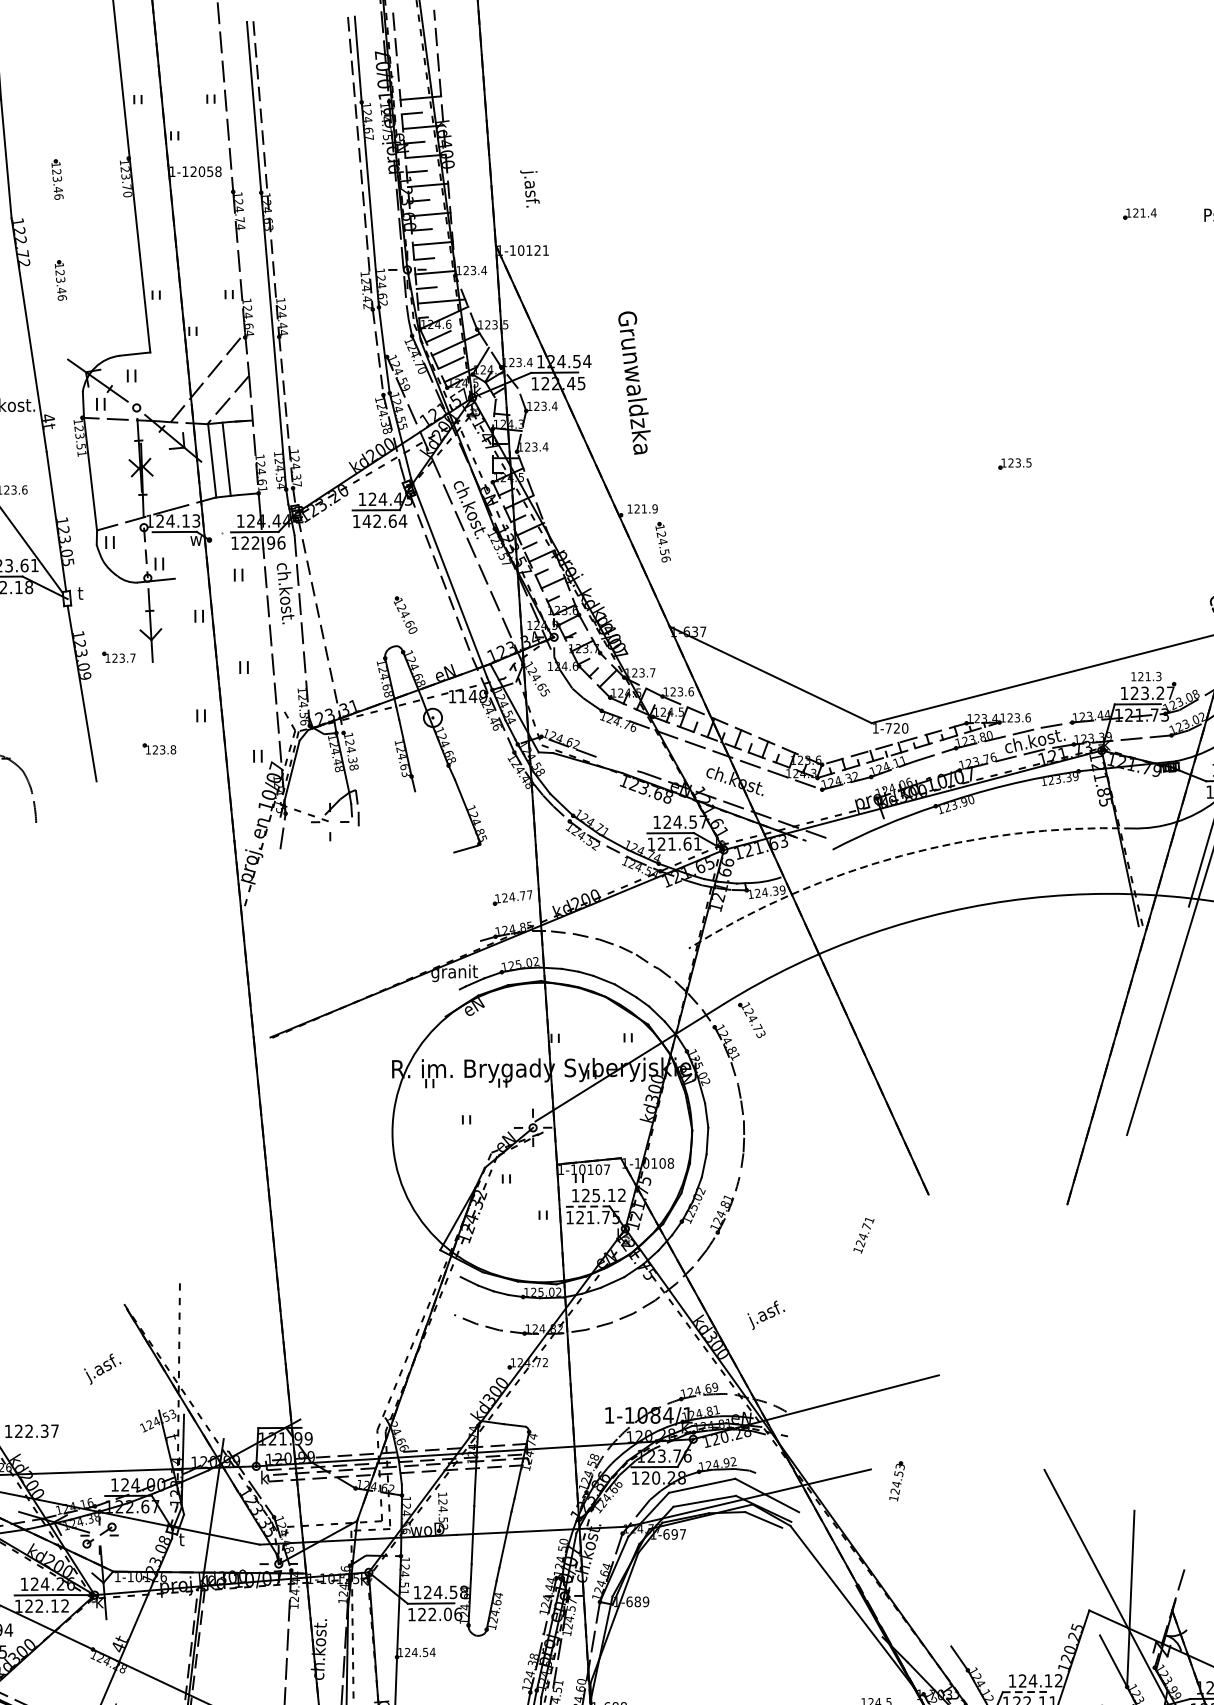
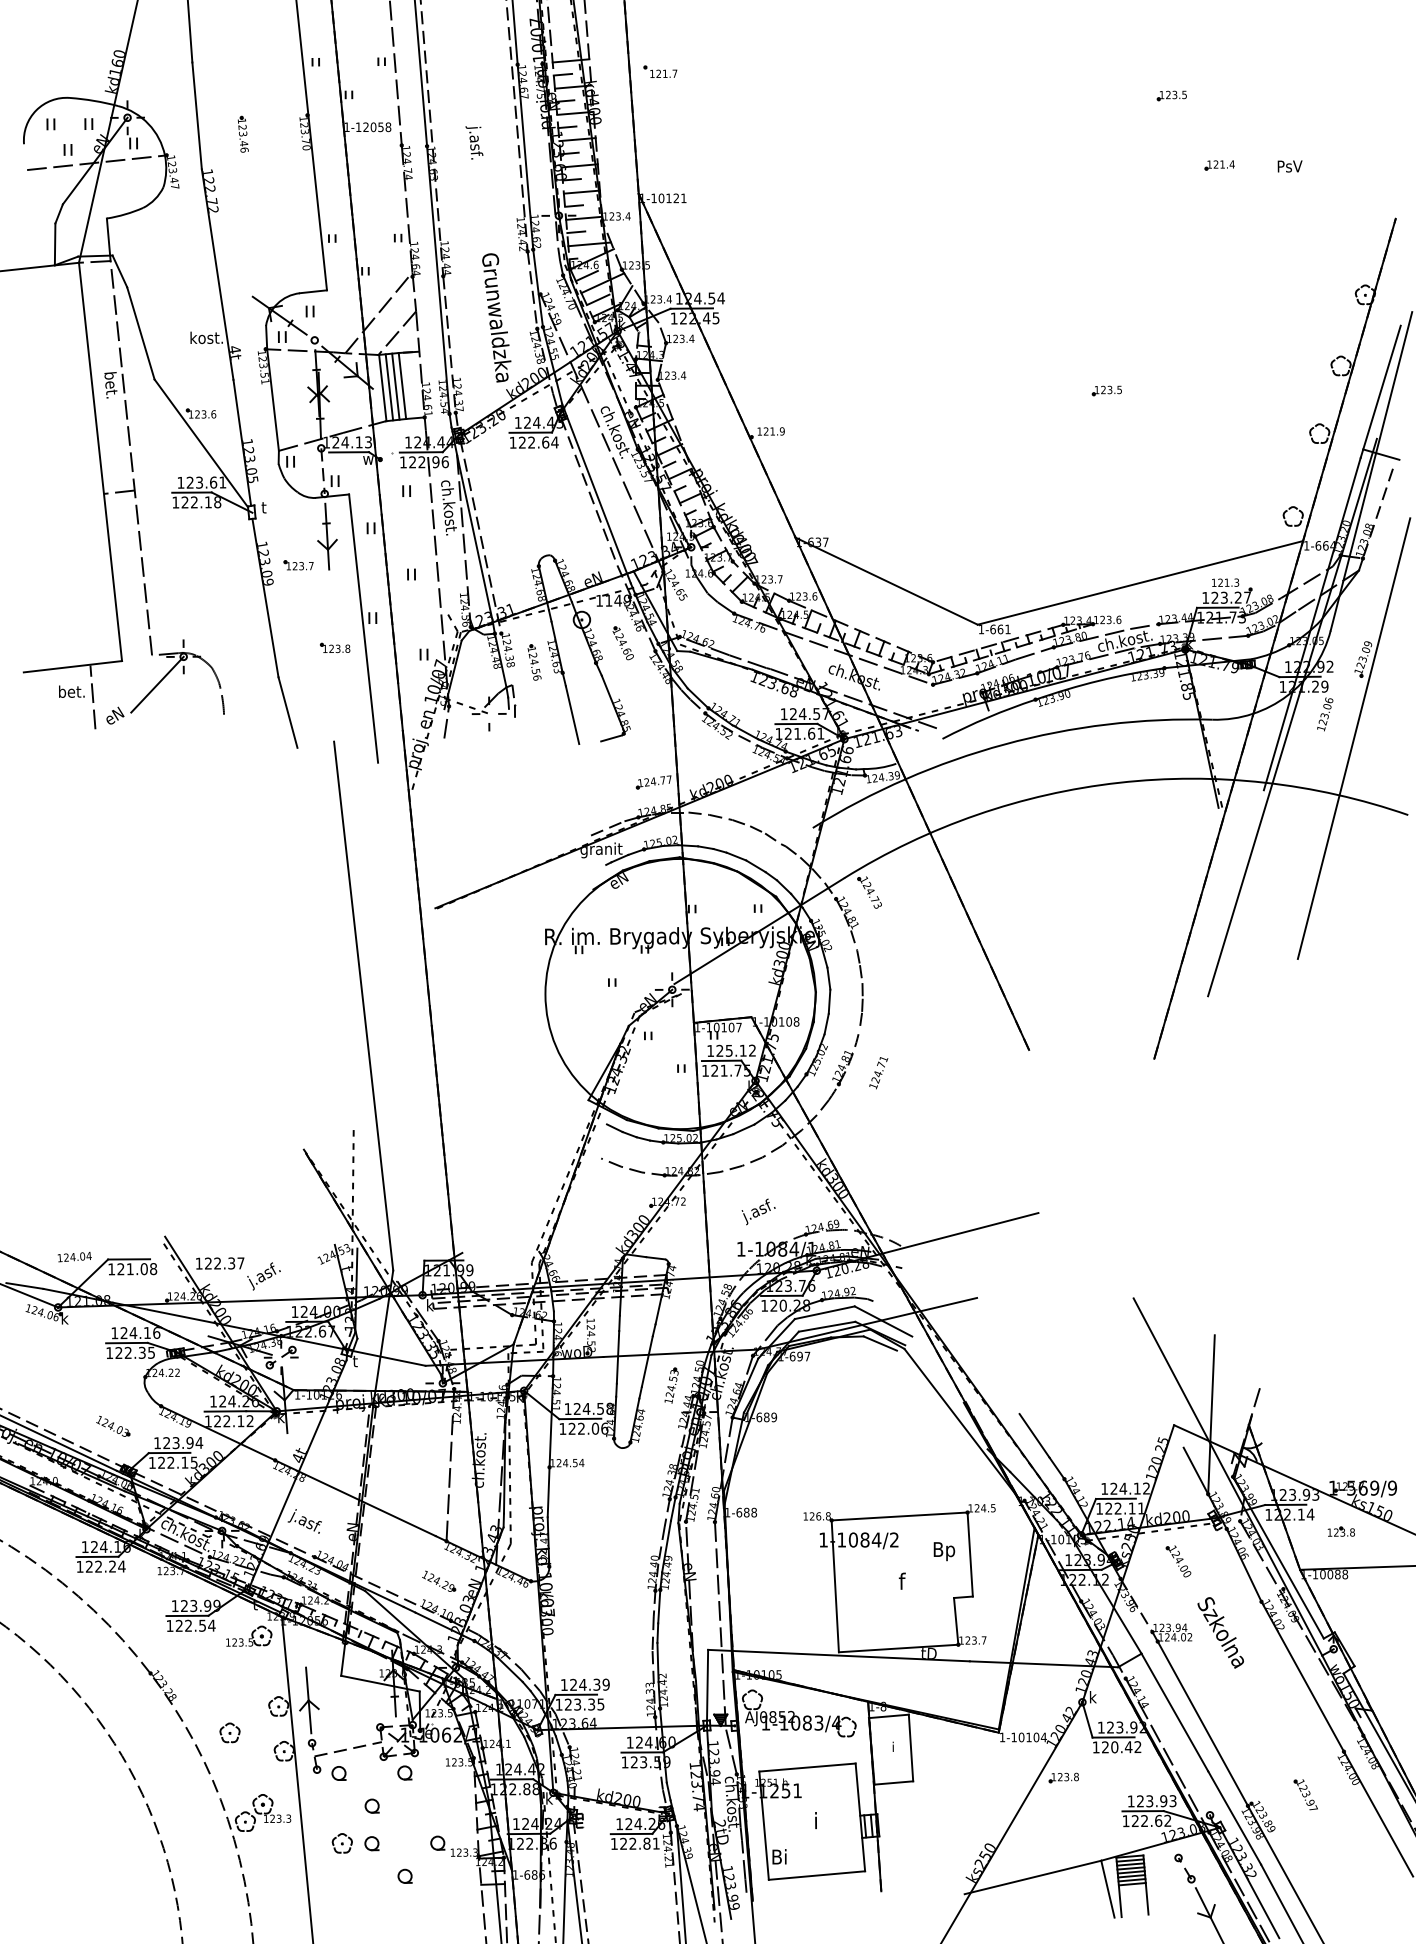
part: (520, 109) -> (660, 71), added
part: (1086, 136) -> (1171, 95), added
text: (530, 188) -> (474, 142), moved
part: (59, 279) -> (245, 224), removed
text: (634, 382) -> (496, 317), moved
line: (234, 459) -> (402, 386), added
line: (219, 460) -> (389, 387), added
text: (367, 521) -> (522, 442), 142.64 -> 122.64
part: (663, 542) -> (534, 662), moved
part: (404, 615) -> (622, 643), moved
line: (313, 626) -> (474, 537), added
line: (190, 727) -> (363, 628), added
text: (896, 728) -> (1000, 629), 1-720 -> 1-661
line: (616, 763) -> (747, 661), added
line: (106, 820) -> (287, 712), added
line: (422, 823) -> (572, 715), added
arc: (901, 855) -> (1004, 744), dashed -> solid
line: (461, 949) -> (607, 828), added
line: (190, 1145) -> (363, 1005), added
line: (587, 1206) -> (721, 1060), dashed -> solid
text: (863, 1236) -> (878, 1073), moved
text: (766, 1314) -> (758, 1211), moved
text: (102, 1369) -> (263, 1276), moved
part: (896, 1481) -> (671, 1385), moved
line: (934, 1621) -> (1034, 1435), added
line: (1024, 1691) -> (1115, 1498), dashed -> solid

